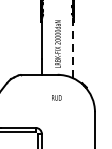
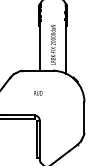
line: (73, 47) -> (66, 47), dashed -> solid
text: (57, 98) -> (38, 93), moved

